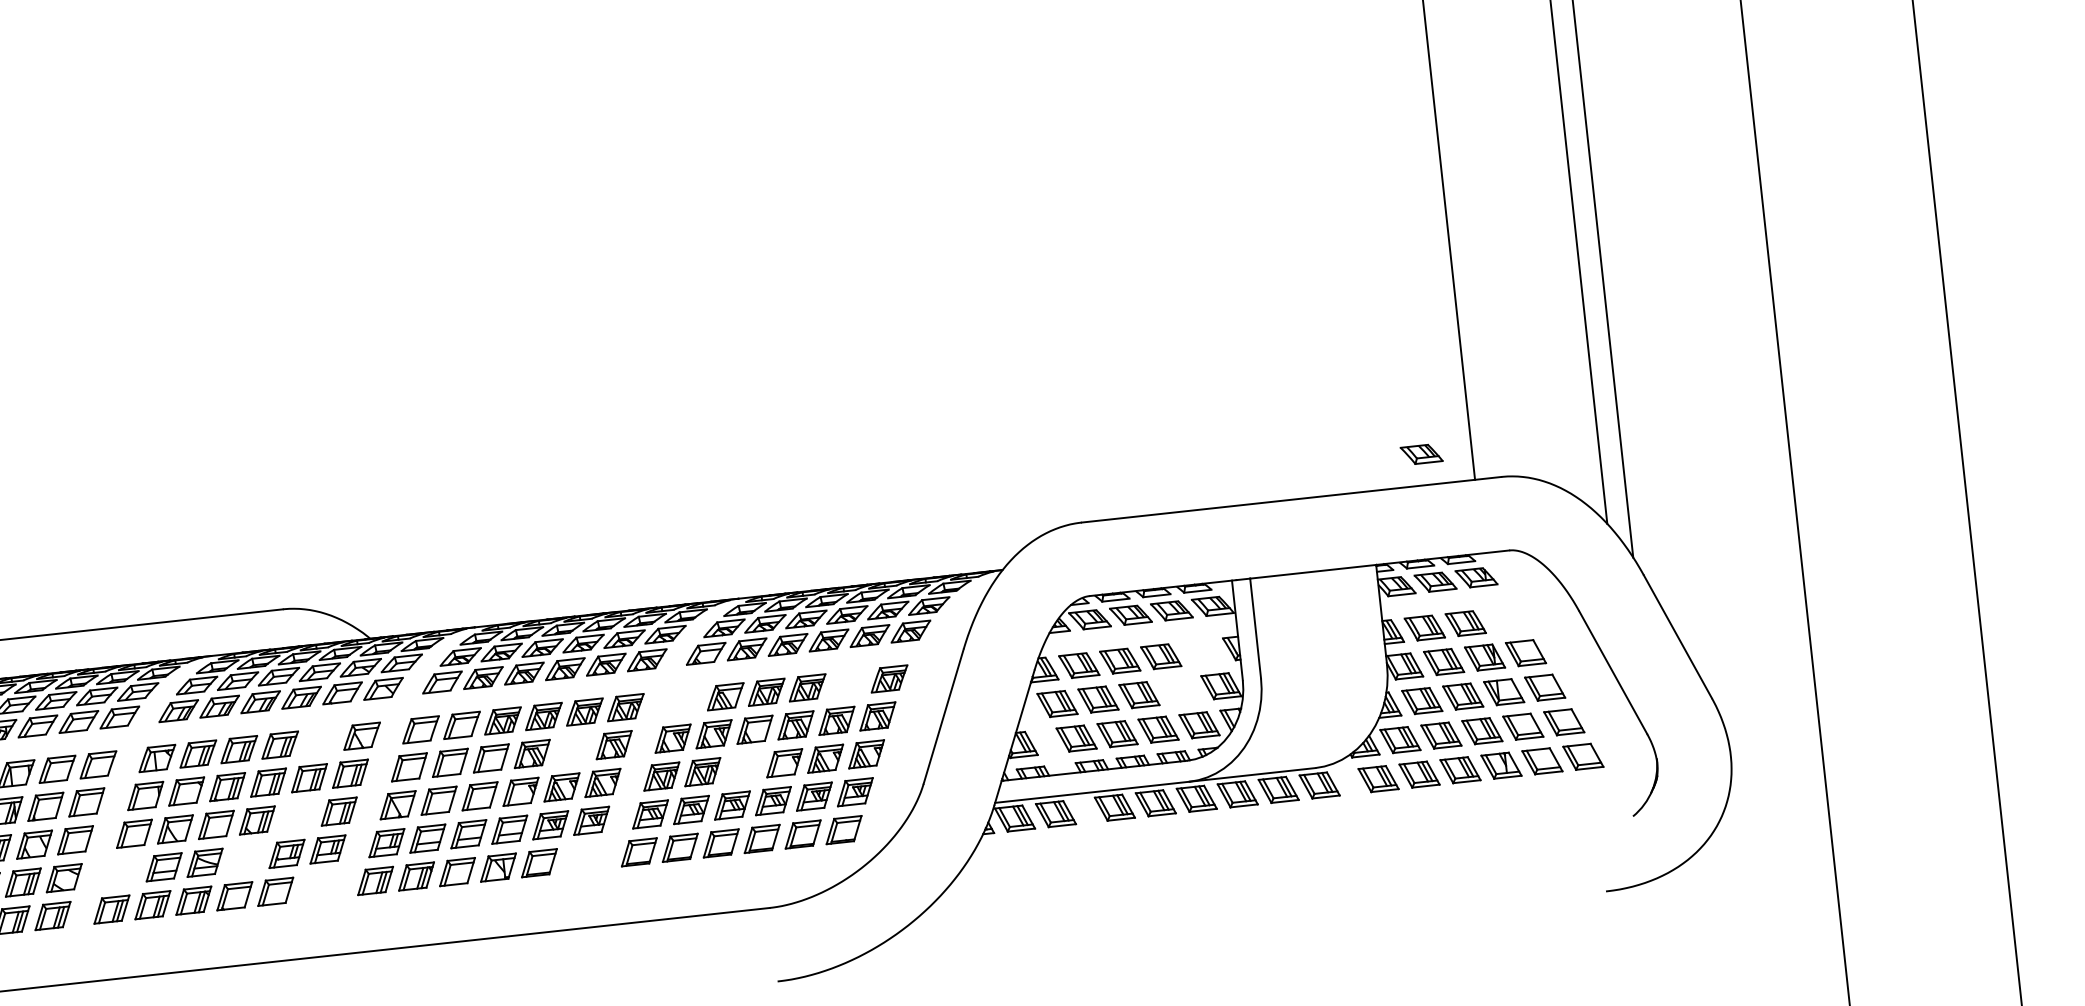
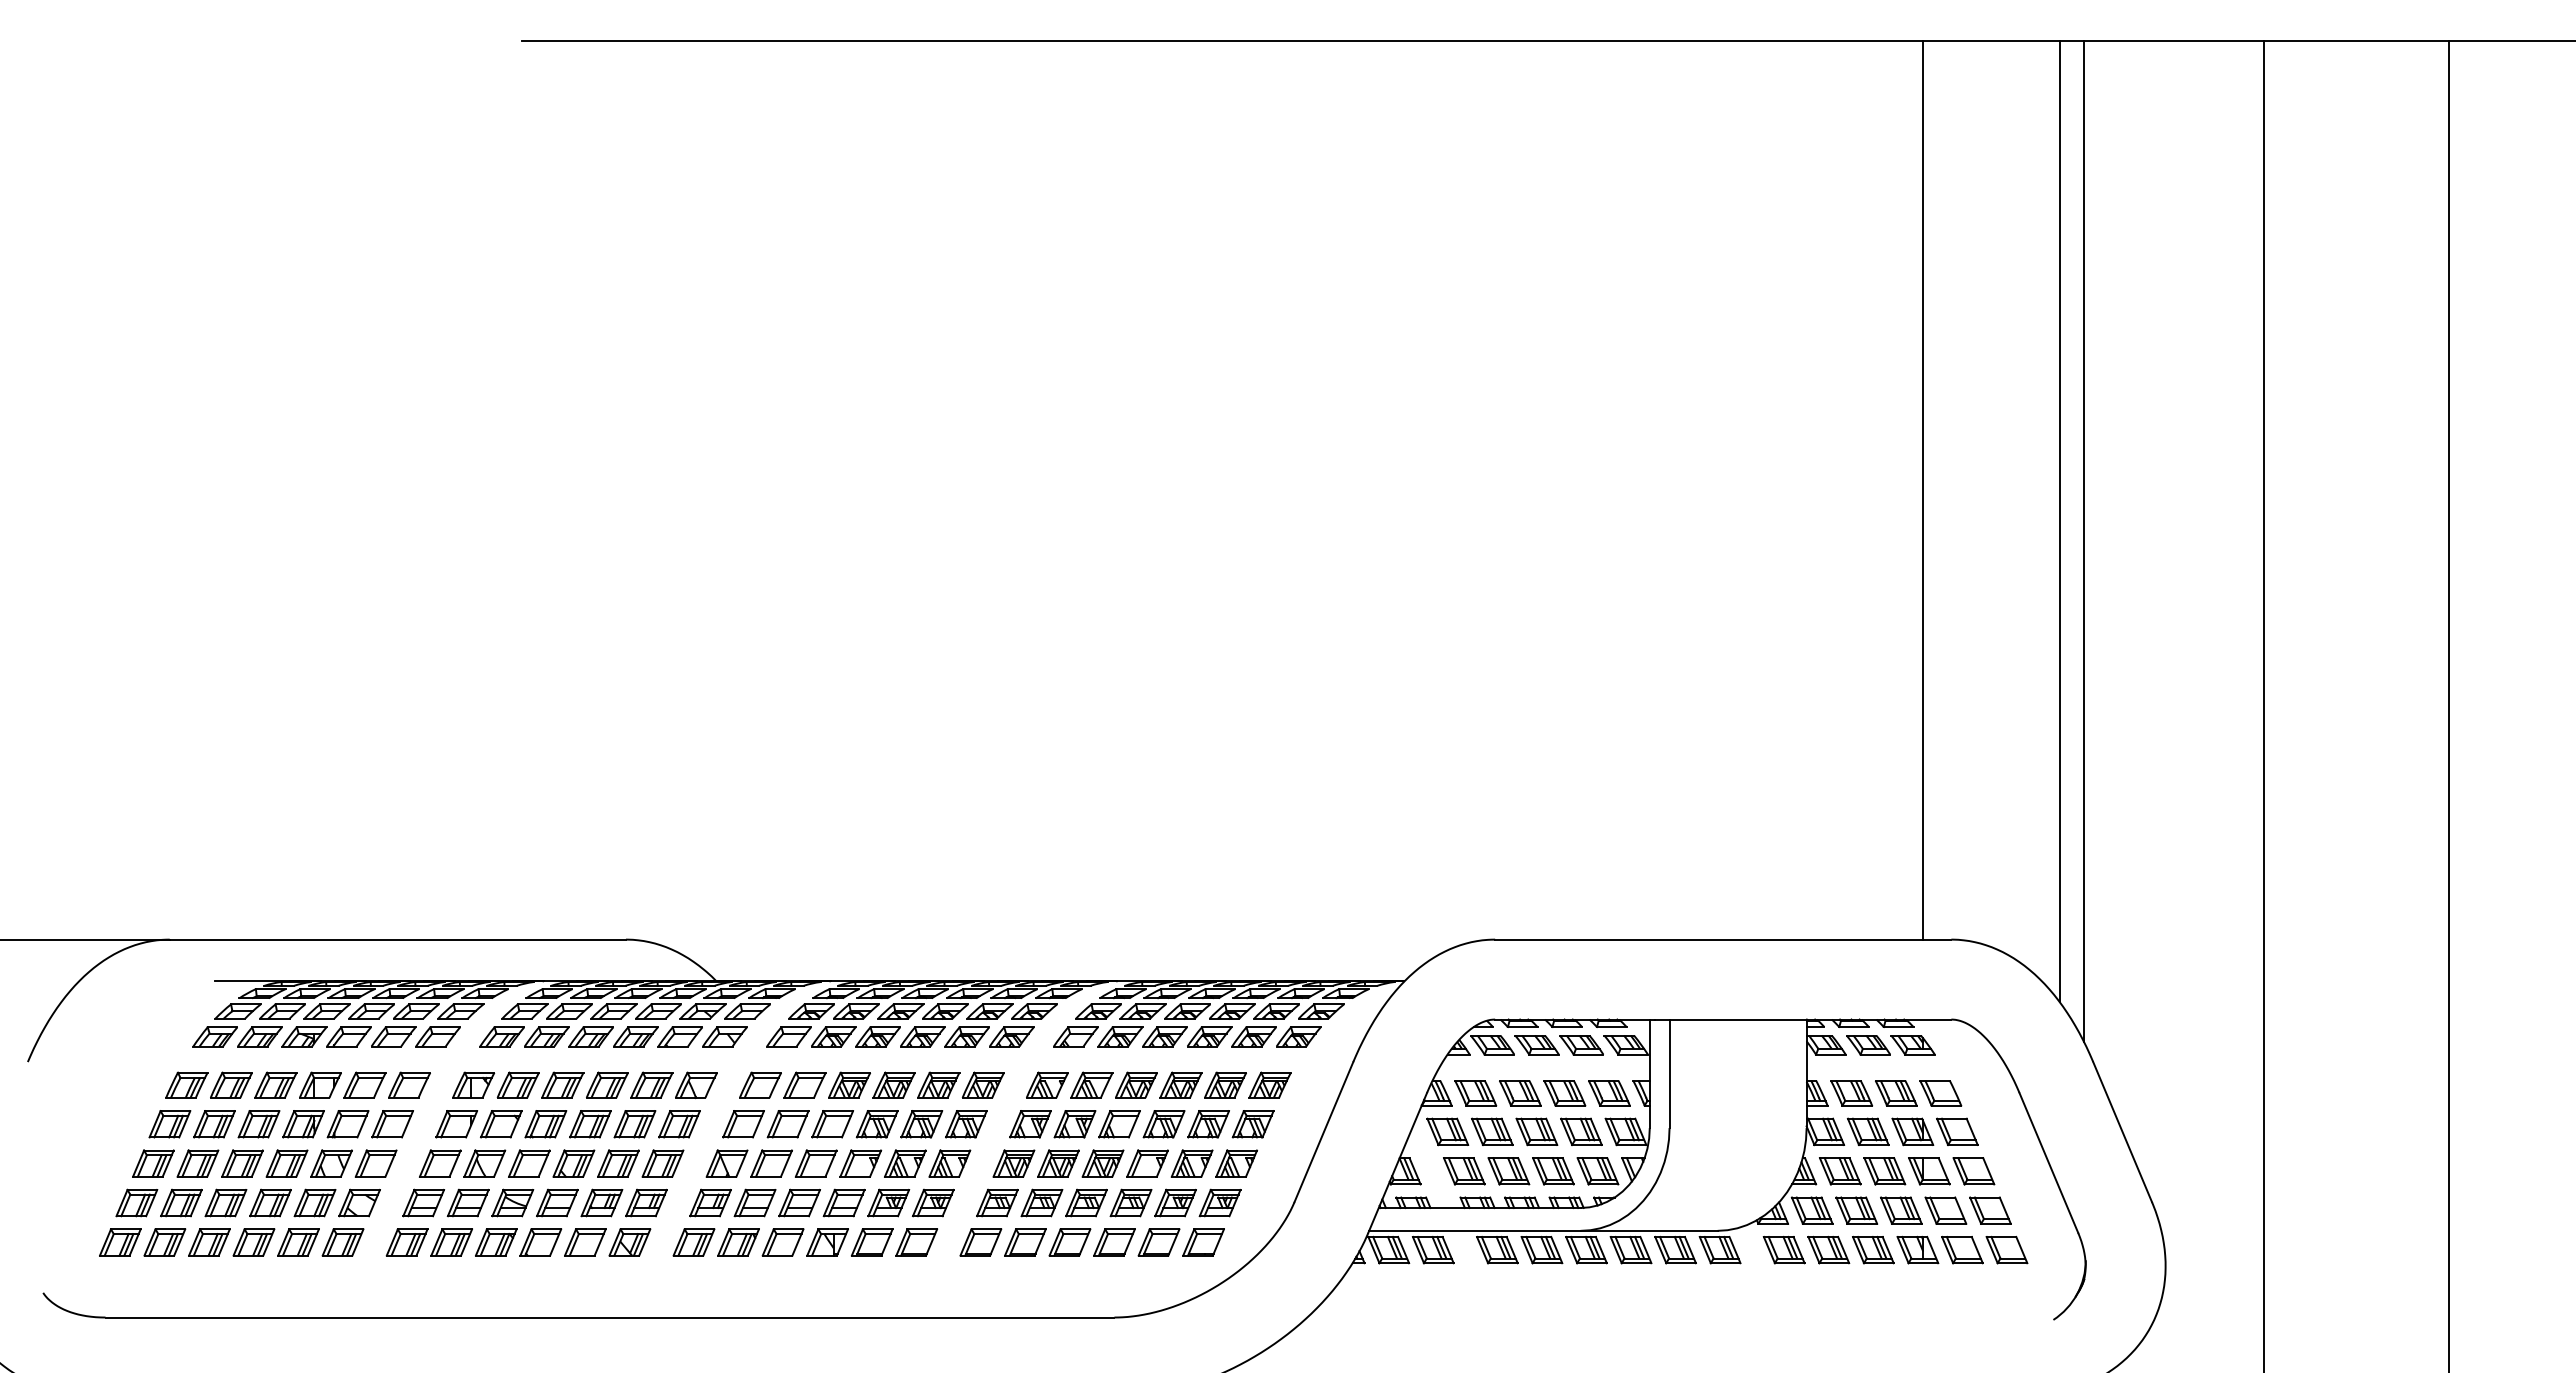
part: (1421, 454) -> (1868, 906), removed
part: (1506, 619) -> (1940, 1093), added
part: (1202, 652) -> (1609, 1093), added
part: (848, 682) -> (1225, 1084), added
part: (1180, 690) -> (1581, 1131), added
part: (684, 700) -> (1047, 1084), added
part: (320, 739) -> (651, 1084), added
part: (572, 749) -> (921, 1124), added
part: (743, 767) -> (1102, 1163), added
part: (298, 815) -> (618, 1163), added
part: (246, 857) -> (557, 1202), added
part: (580, 858) -> (916, 1242), added
part: (122, 871) -> (423, 1202), added
part: (316, 887) -> (629, 1242), added

